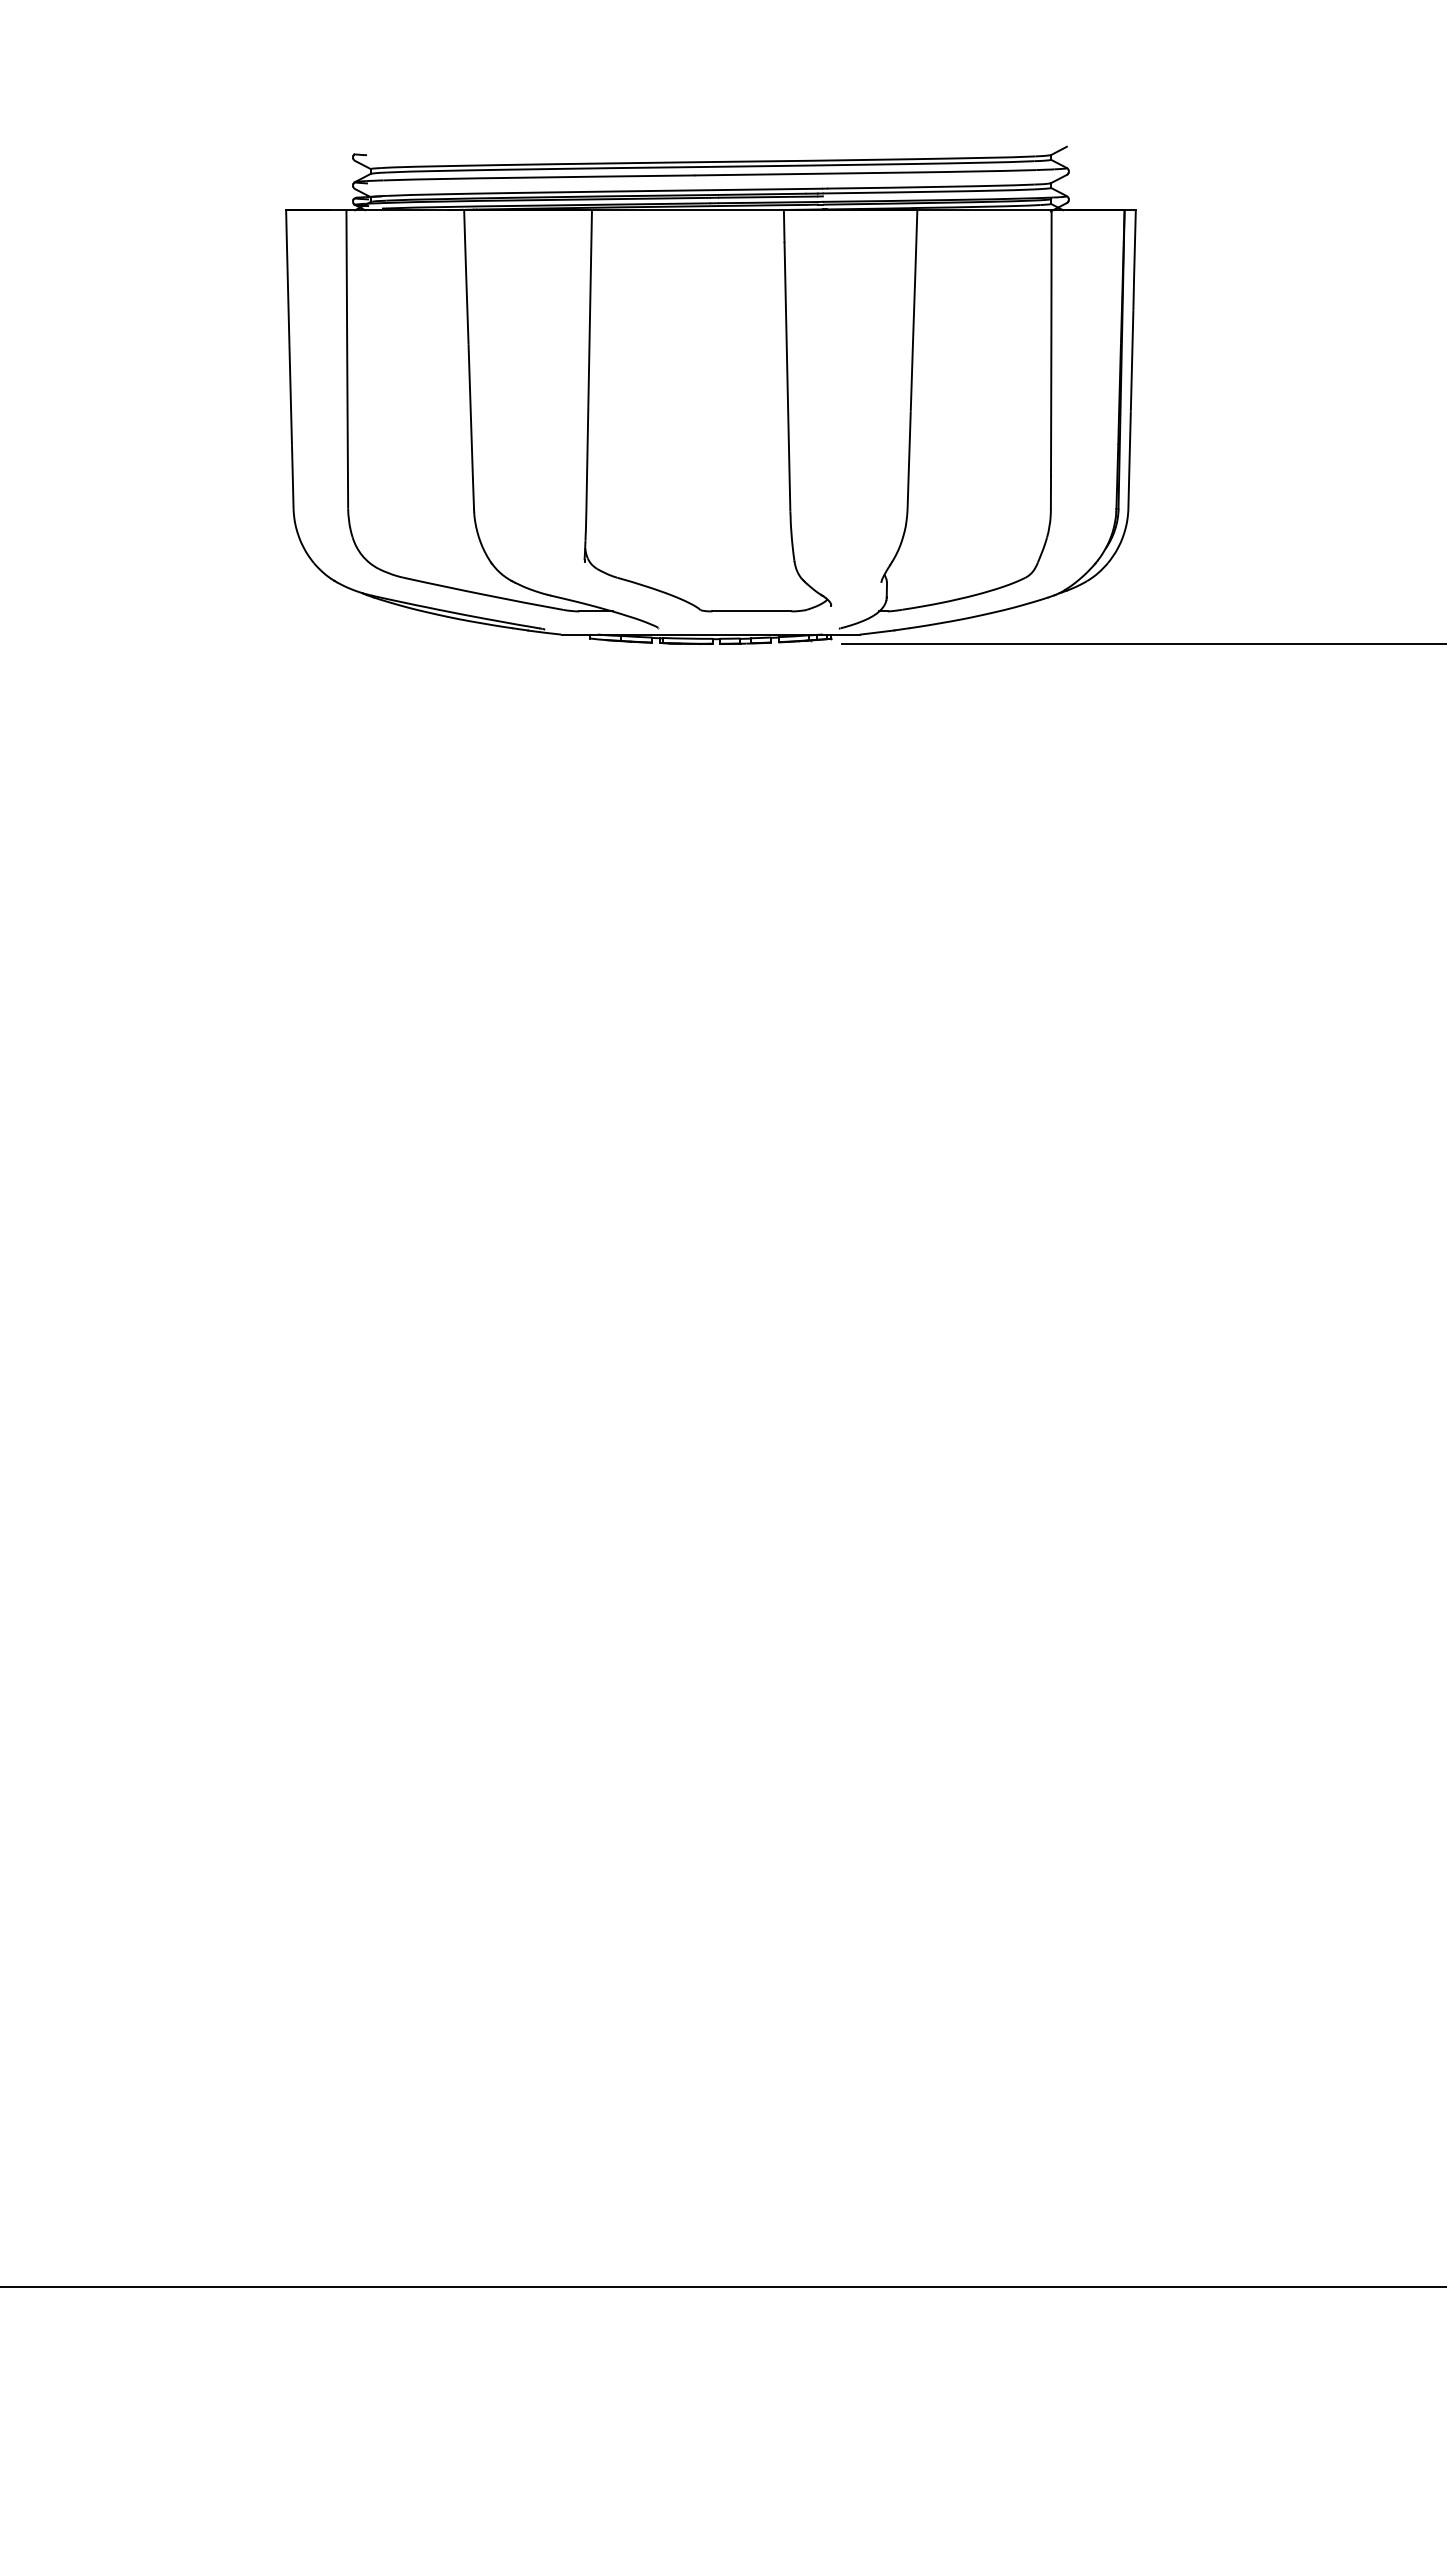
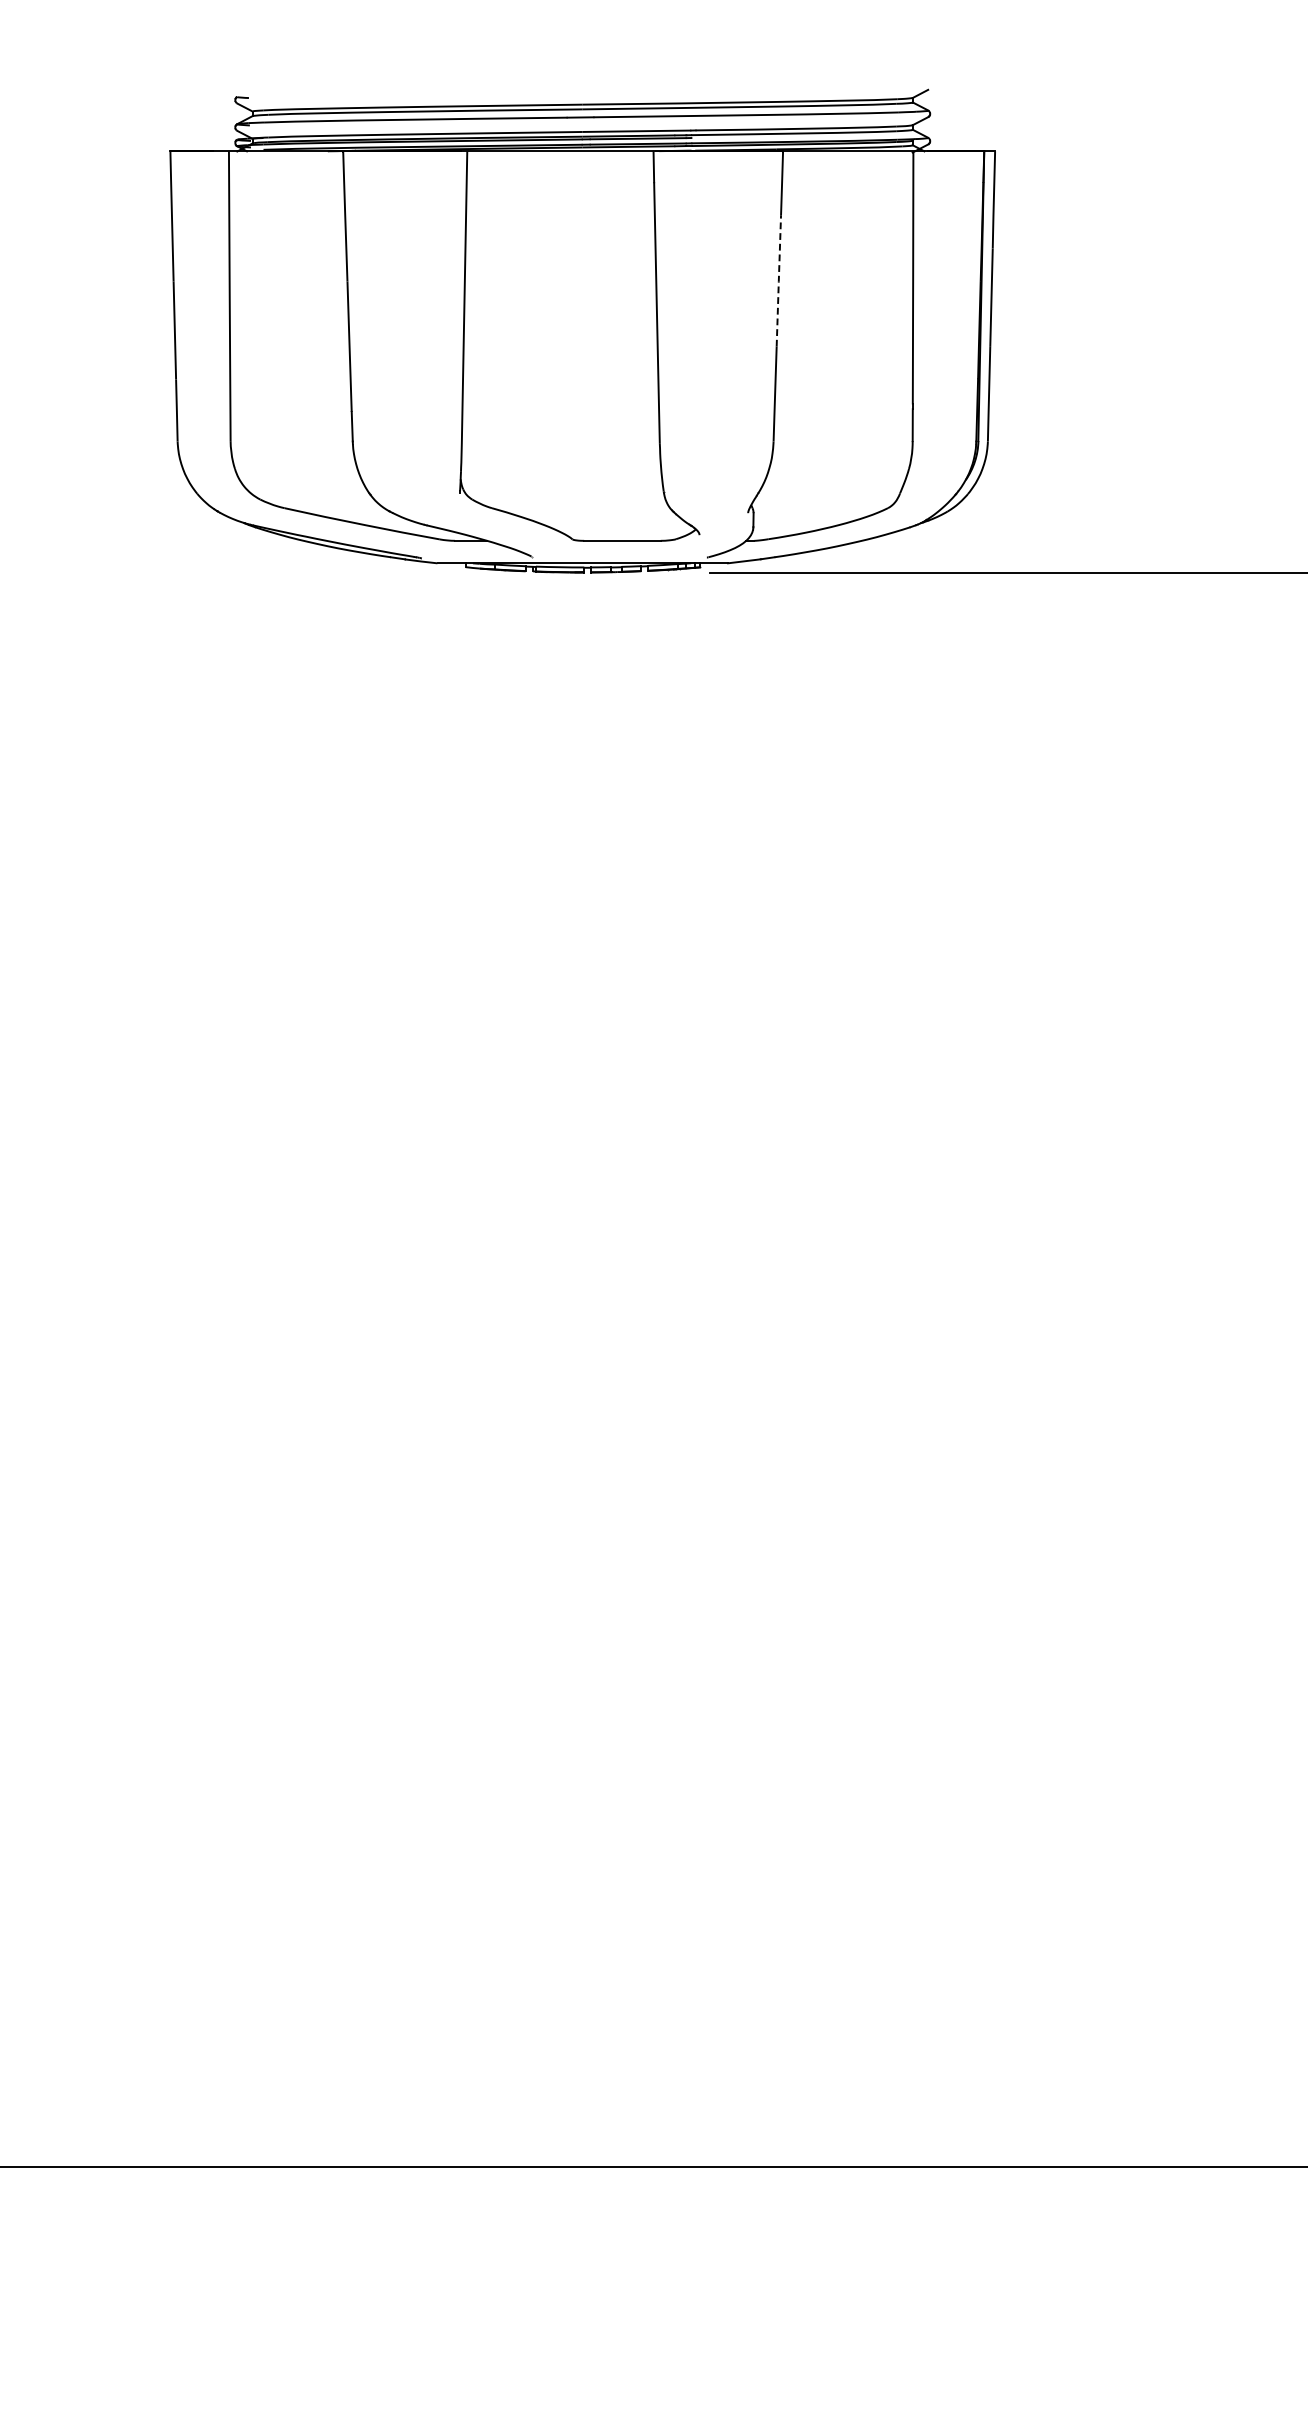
line: (912, 343) -> (778, 280), solid -> dashed

